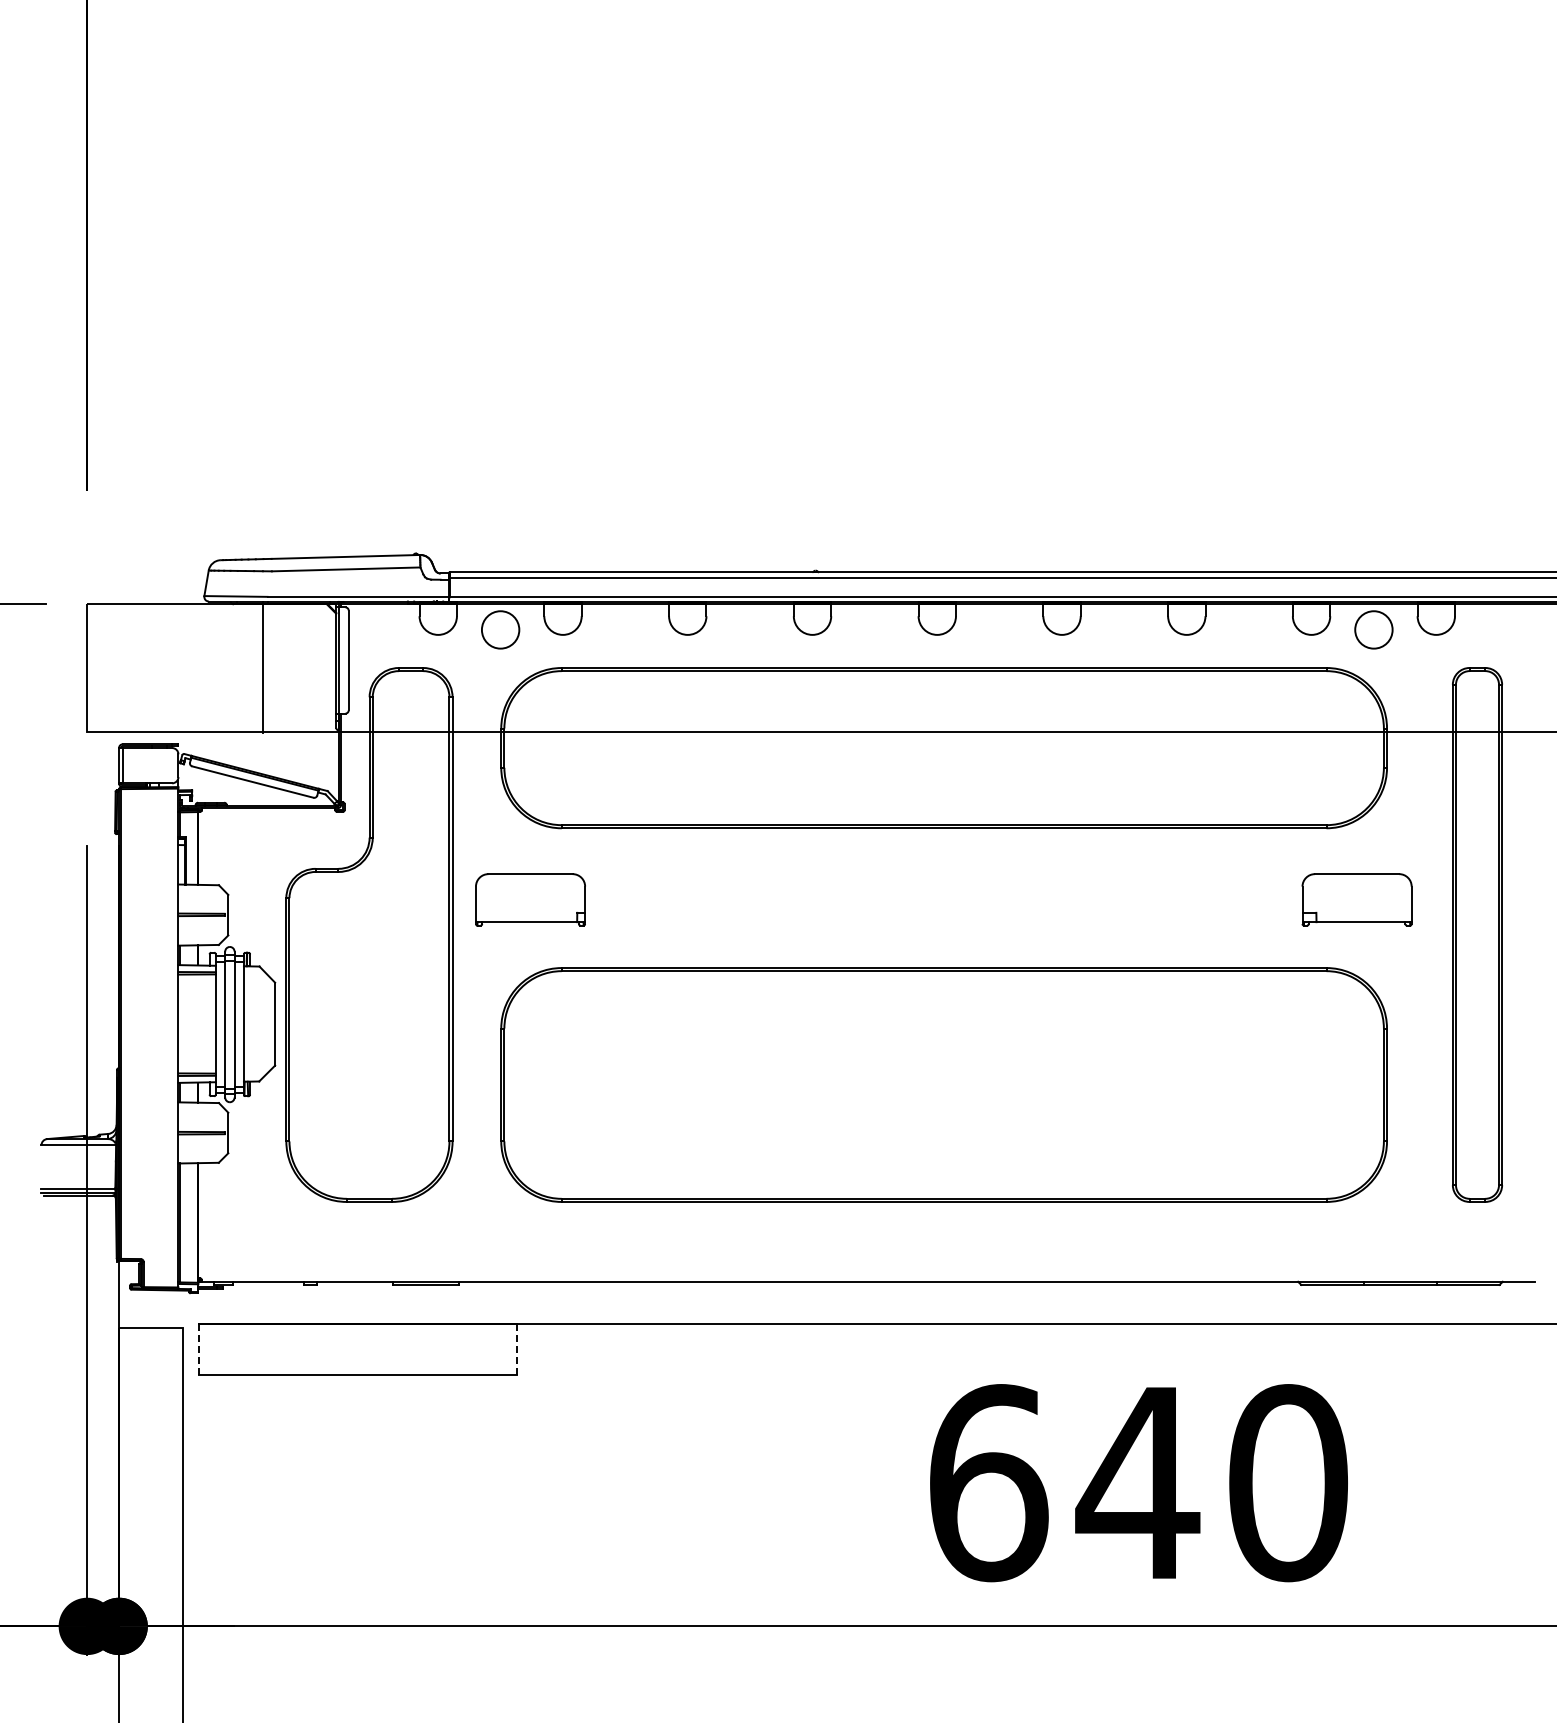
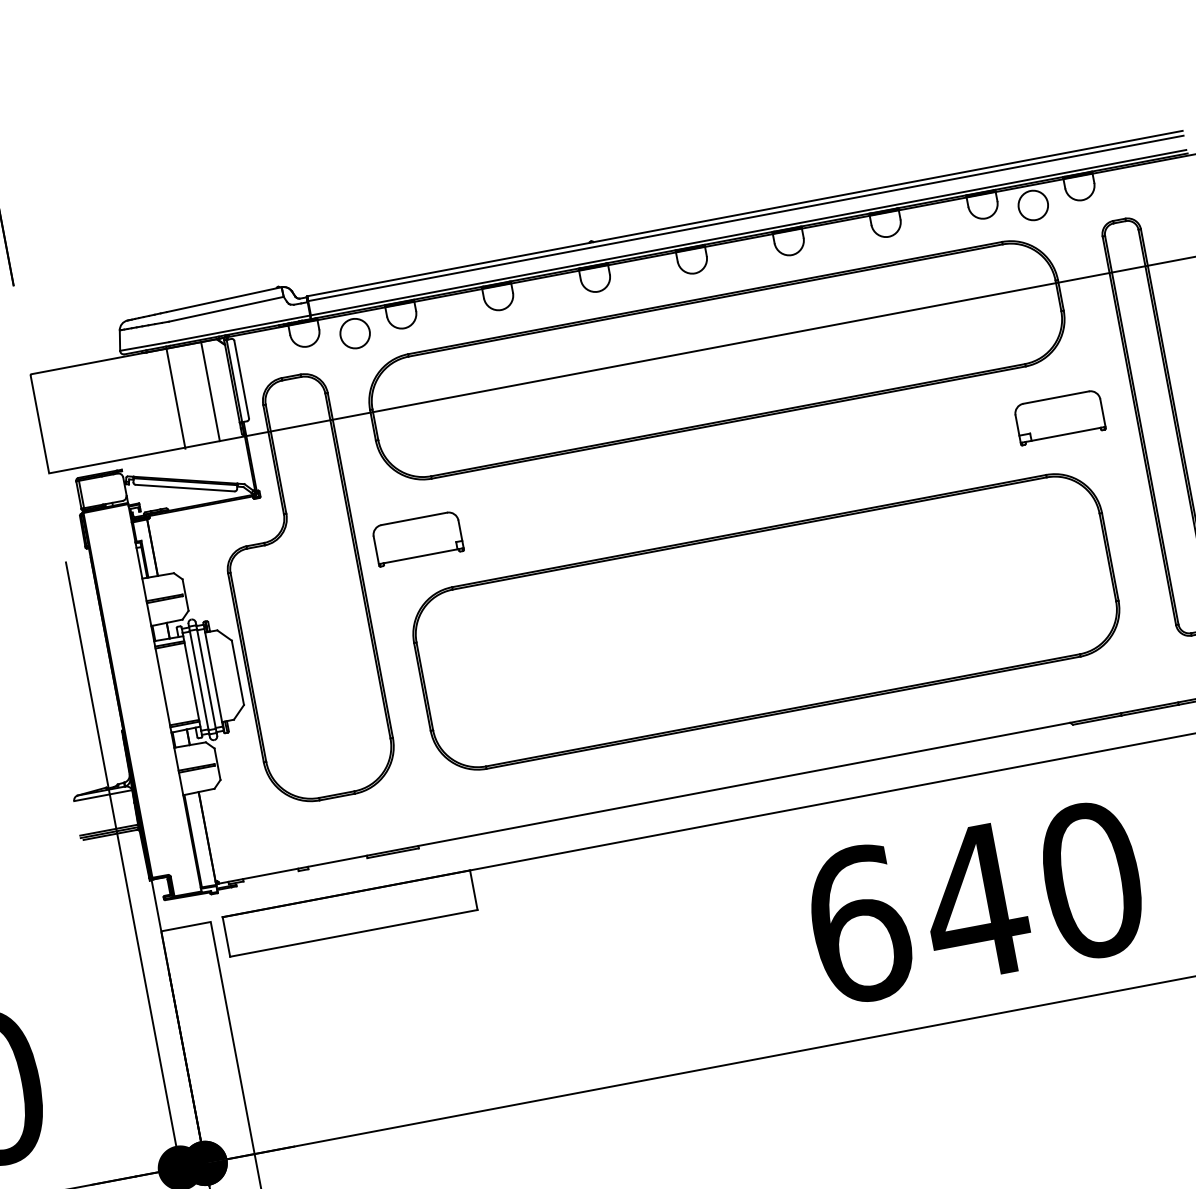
line: (307, 667) -> (210, 391), added
line: (198, 1349) -> (226, 936), dashed -> solid
line: (517, 1349) -> (473, 889), dashed -> solid

